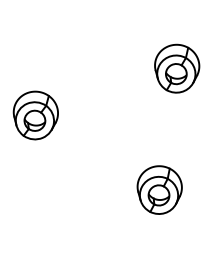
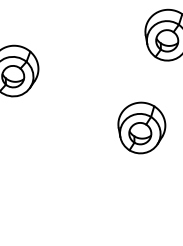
part: (159, 189) -> (141, 127), moved

